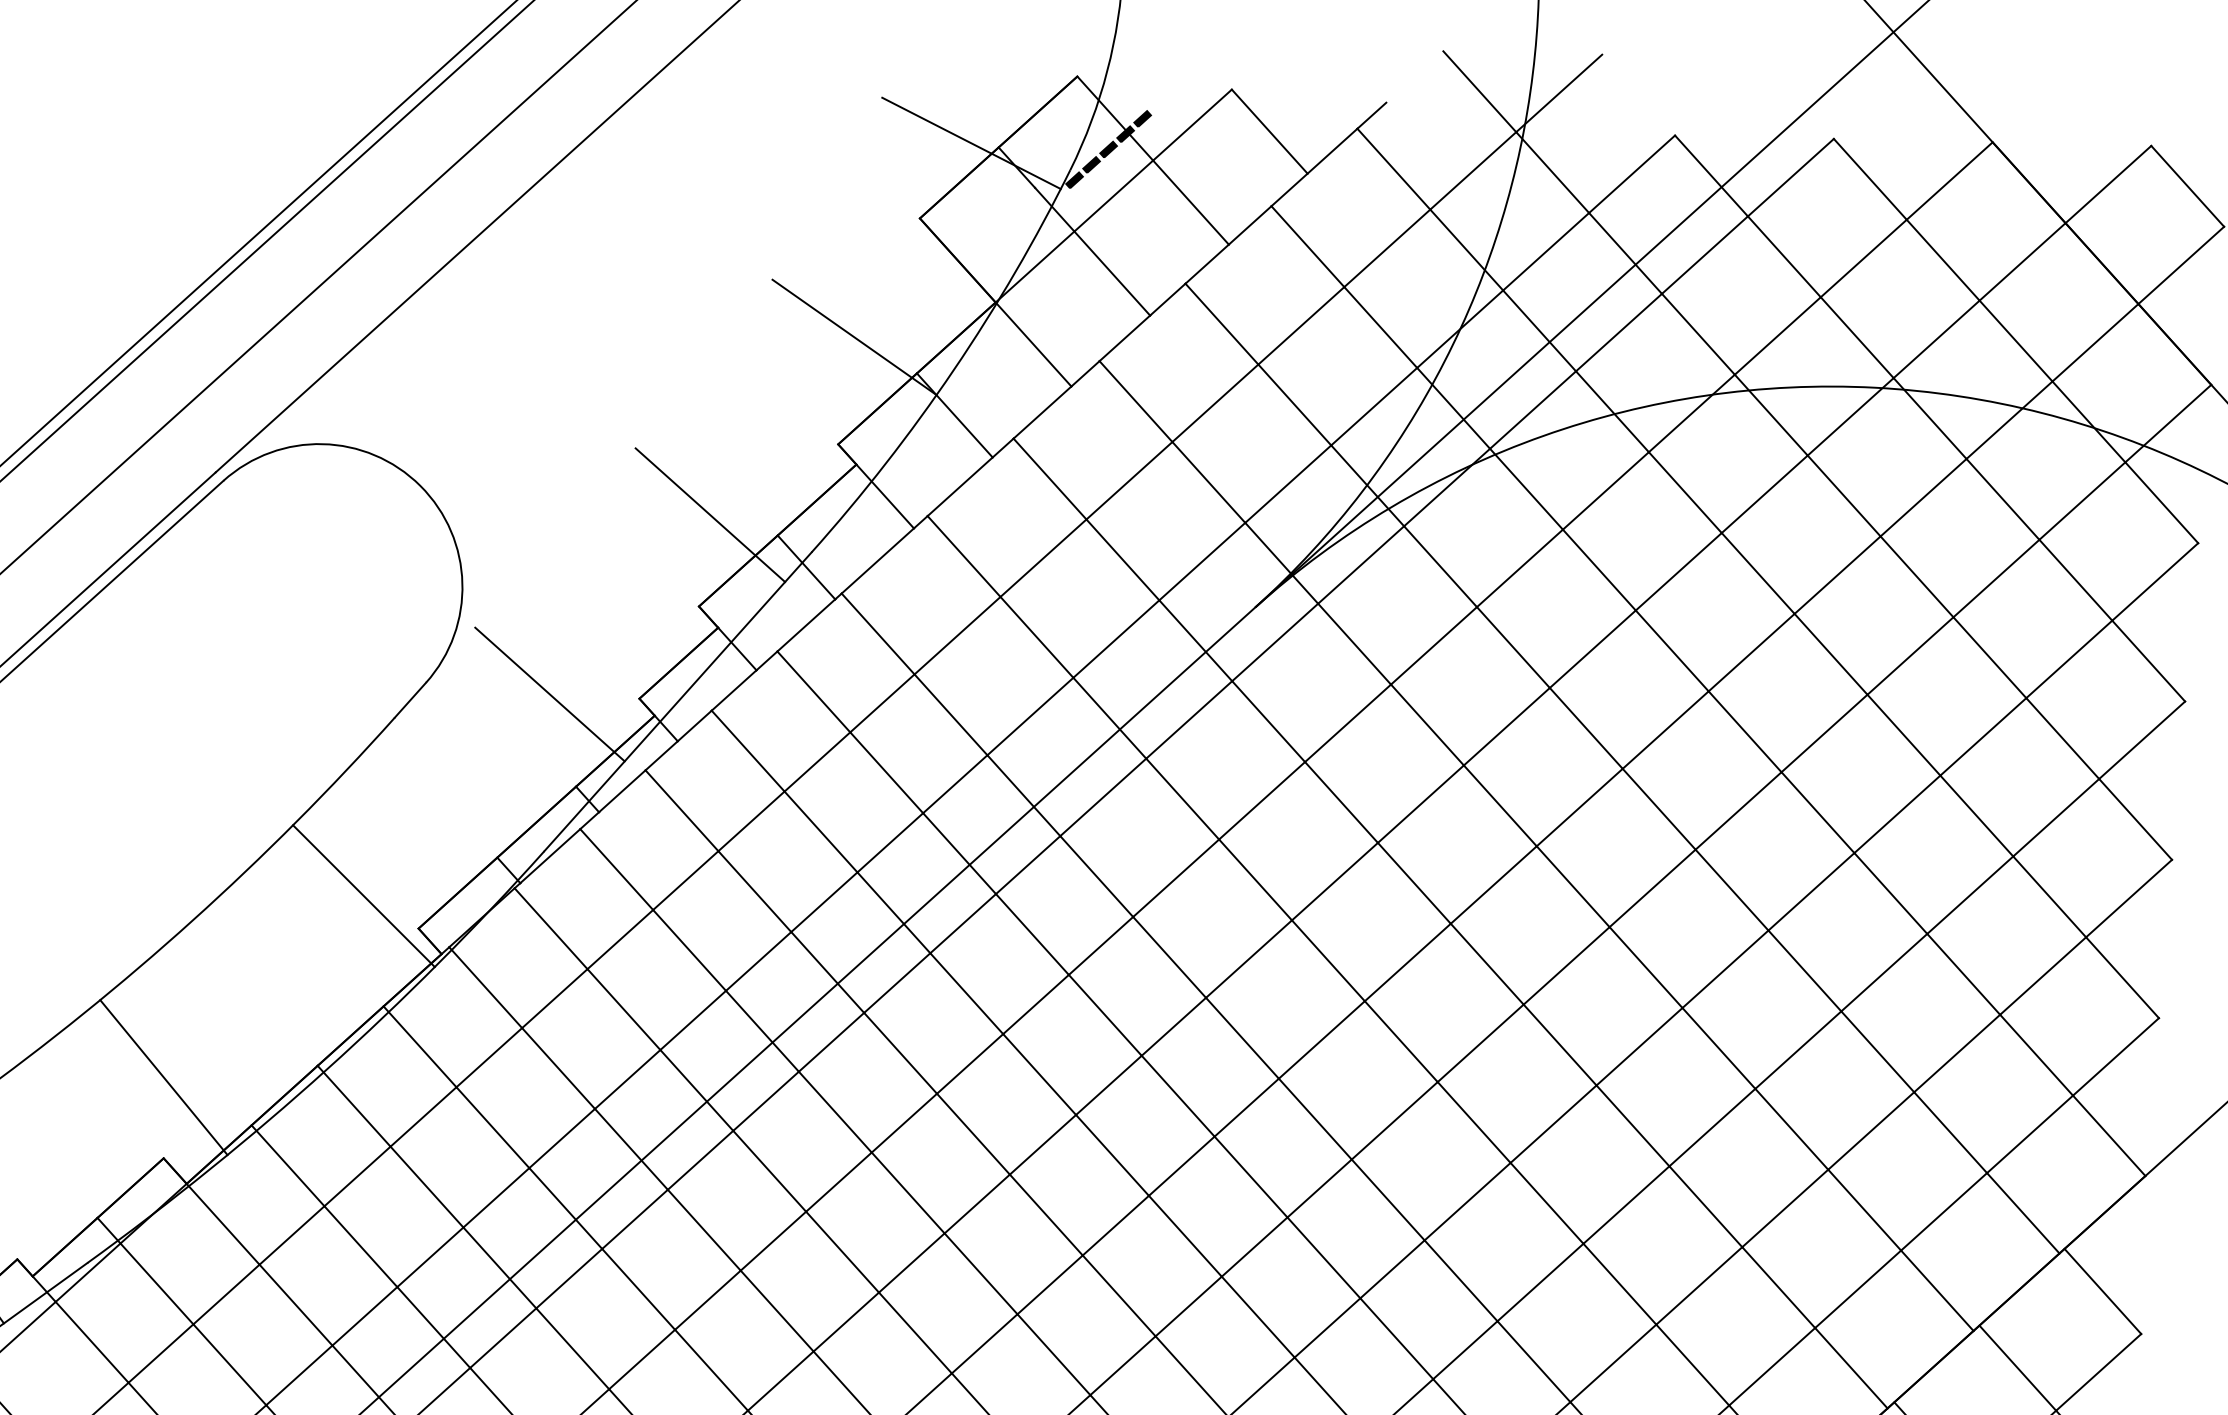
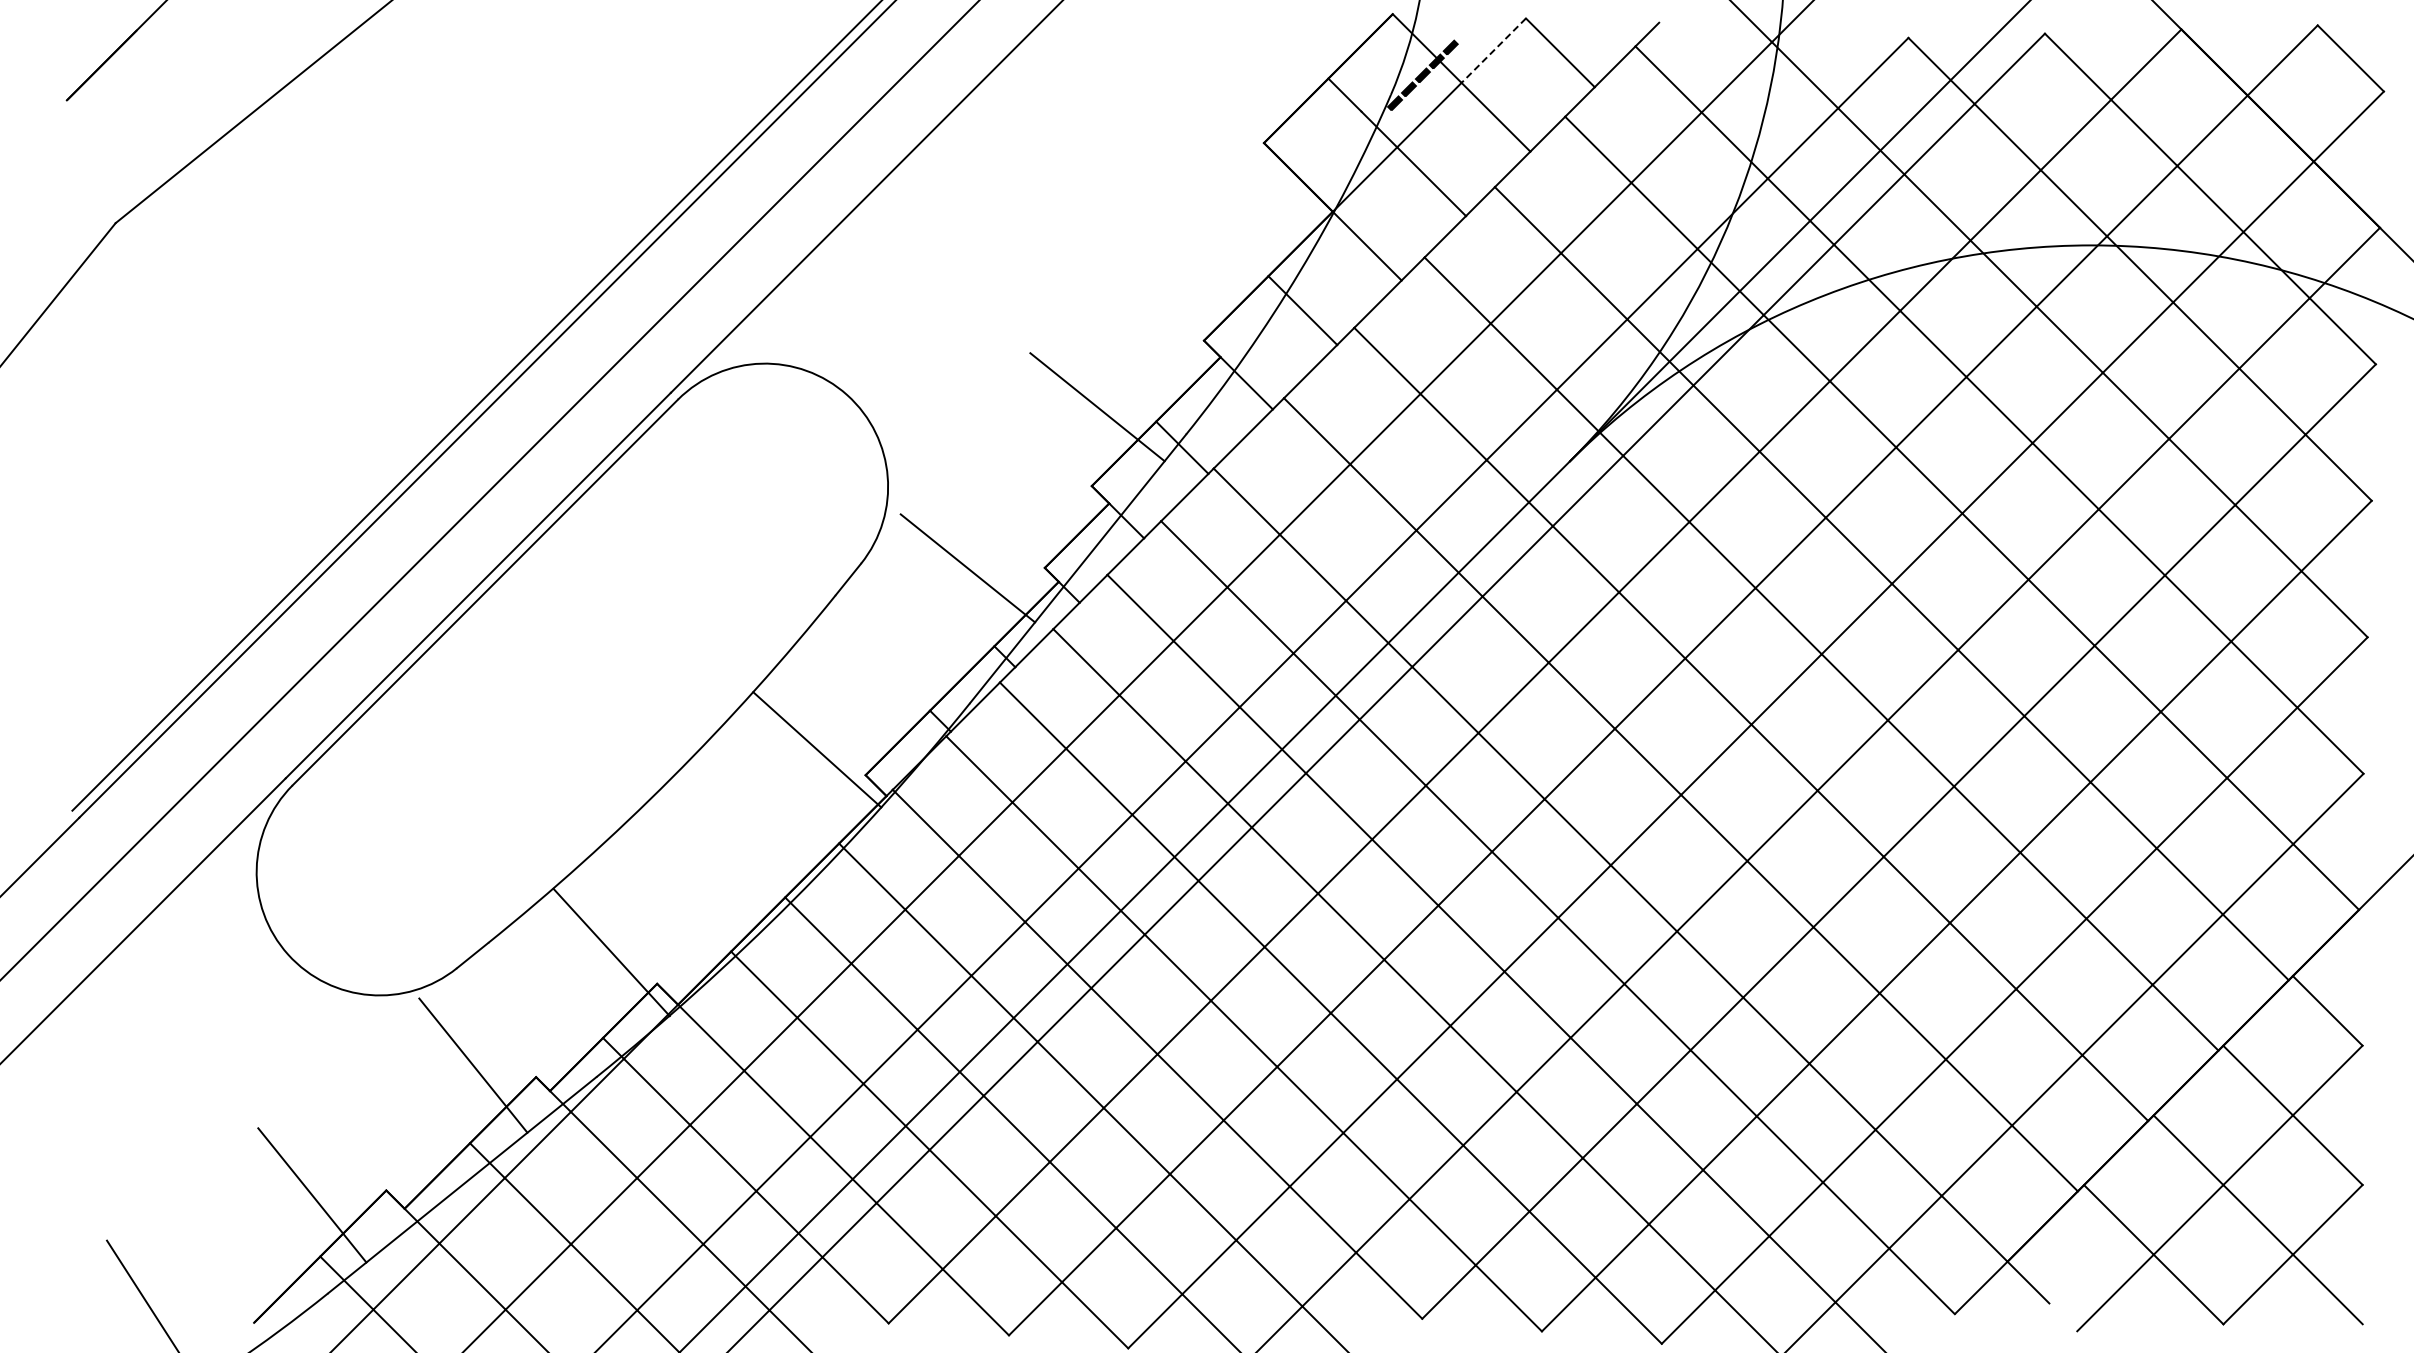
line: (1192, 124) -> (1493, 50), solid -> dashed
line: (971, 143) -> (1304, 76), removed
line: (854, 336) -> (1213, 247), removed
line: (163, 1077) -> (611, 952), moved

